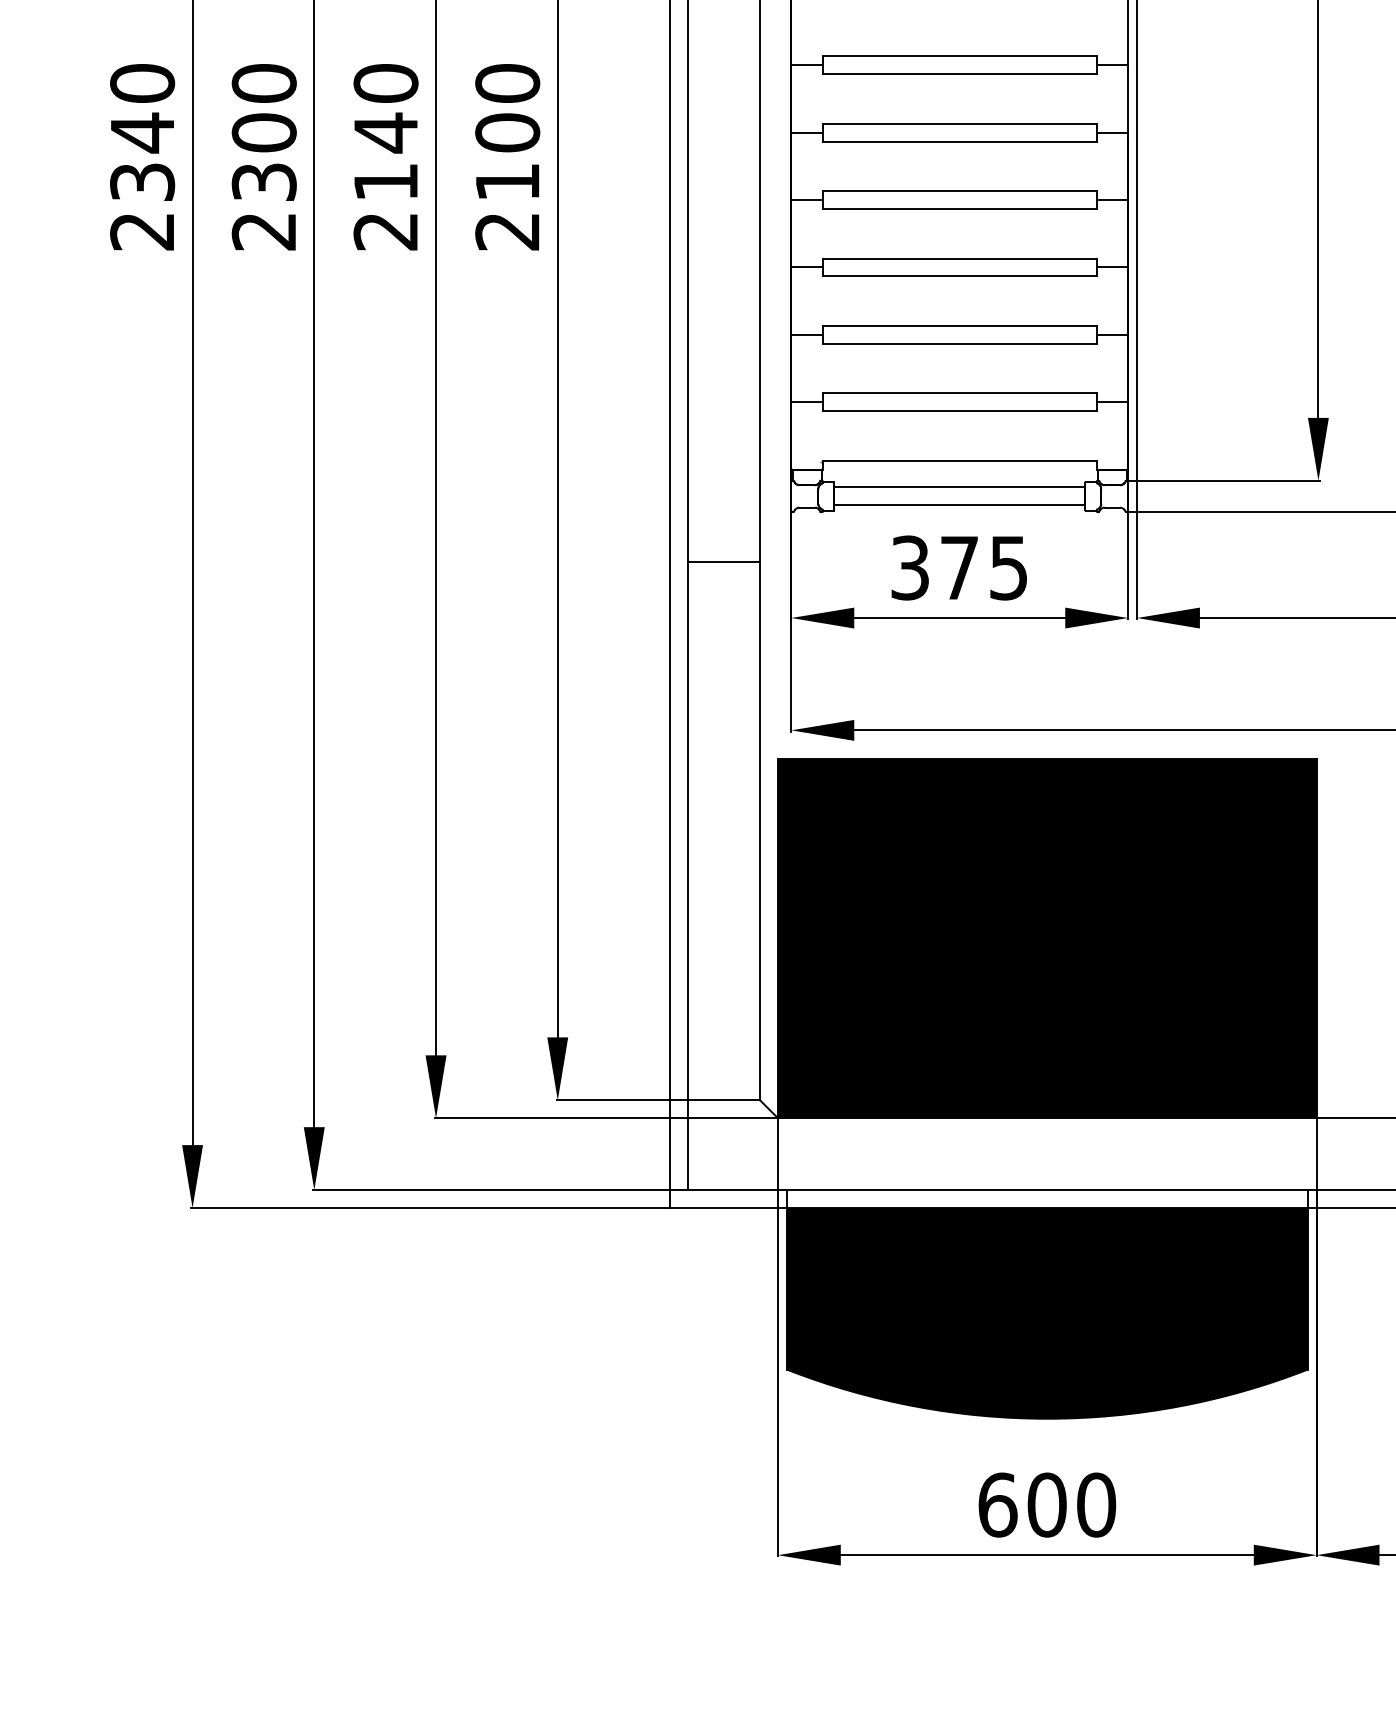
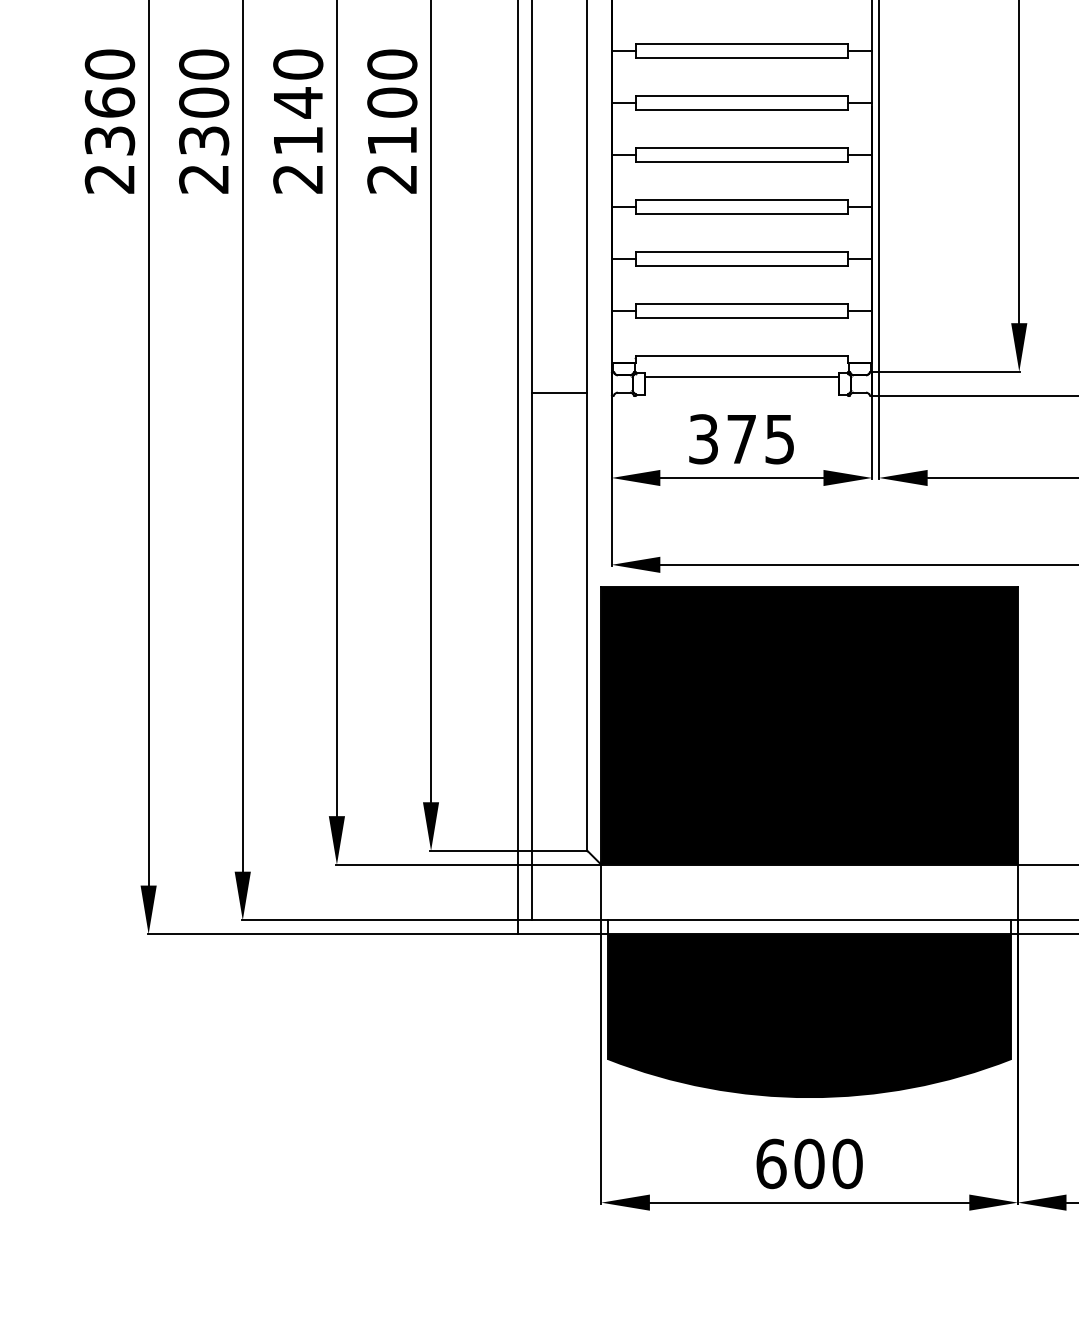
text: (142, 132) -> (109, 102), 2340 -> 2360
line: (959, 505) -> (741, 390), removed
line: (724, 561) -> (559, 392), moved

